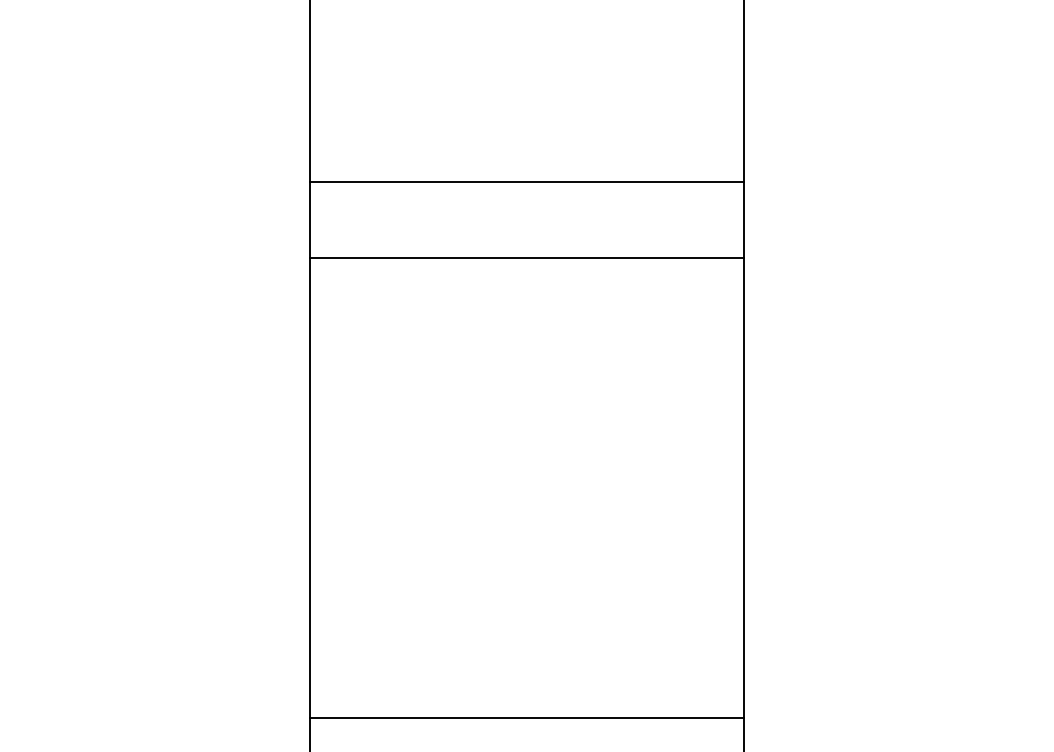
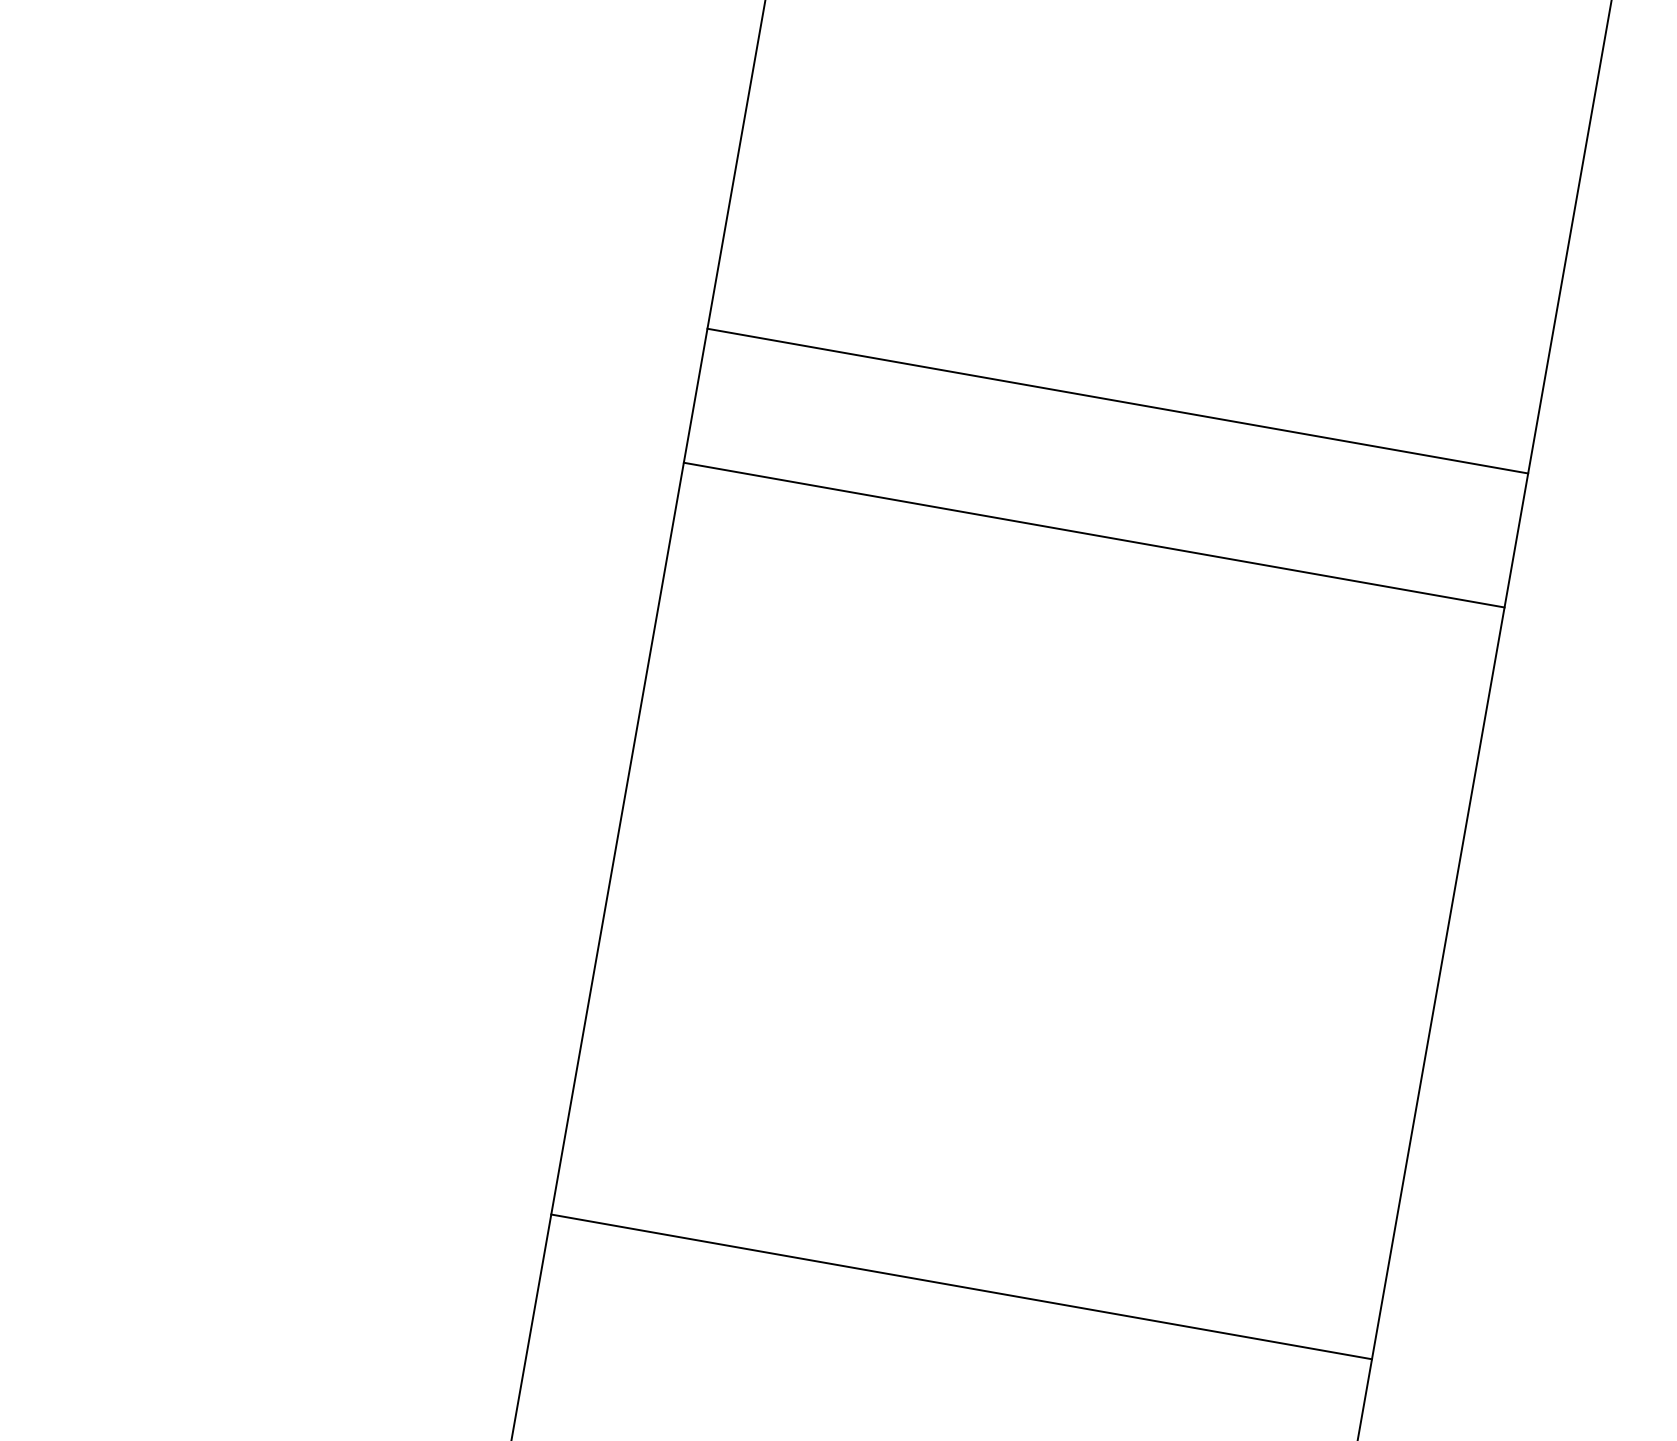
line: (526, 181) -> (1116, 400), moved
line: (526, 257) -> (1093, 534), moved
line: (526, 718) -> (960, 1287), moved

